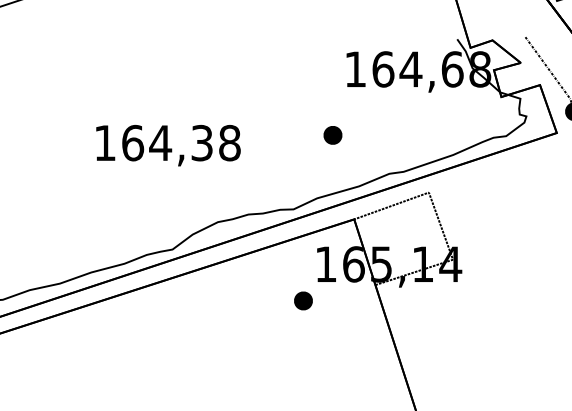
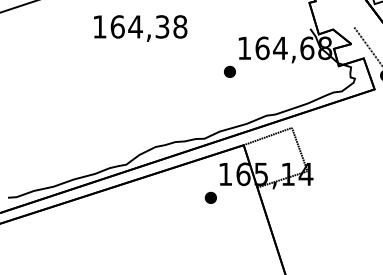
part: (332, 134) -> (229, 71), moved
text: (168, 145) -> (140, 28), moved

